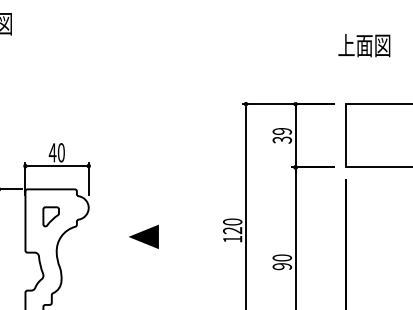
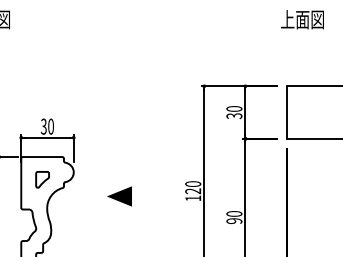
text: (364, 45) -> (302, 19), moved
text: (282, 130) -> (234, 108), 39 -> 30
text: (52, 152) -> (43, 126), 40 -> 30

